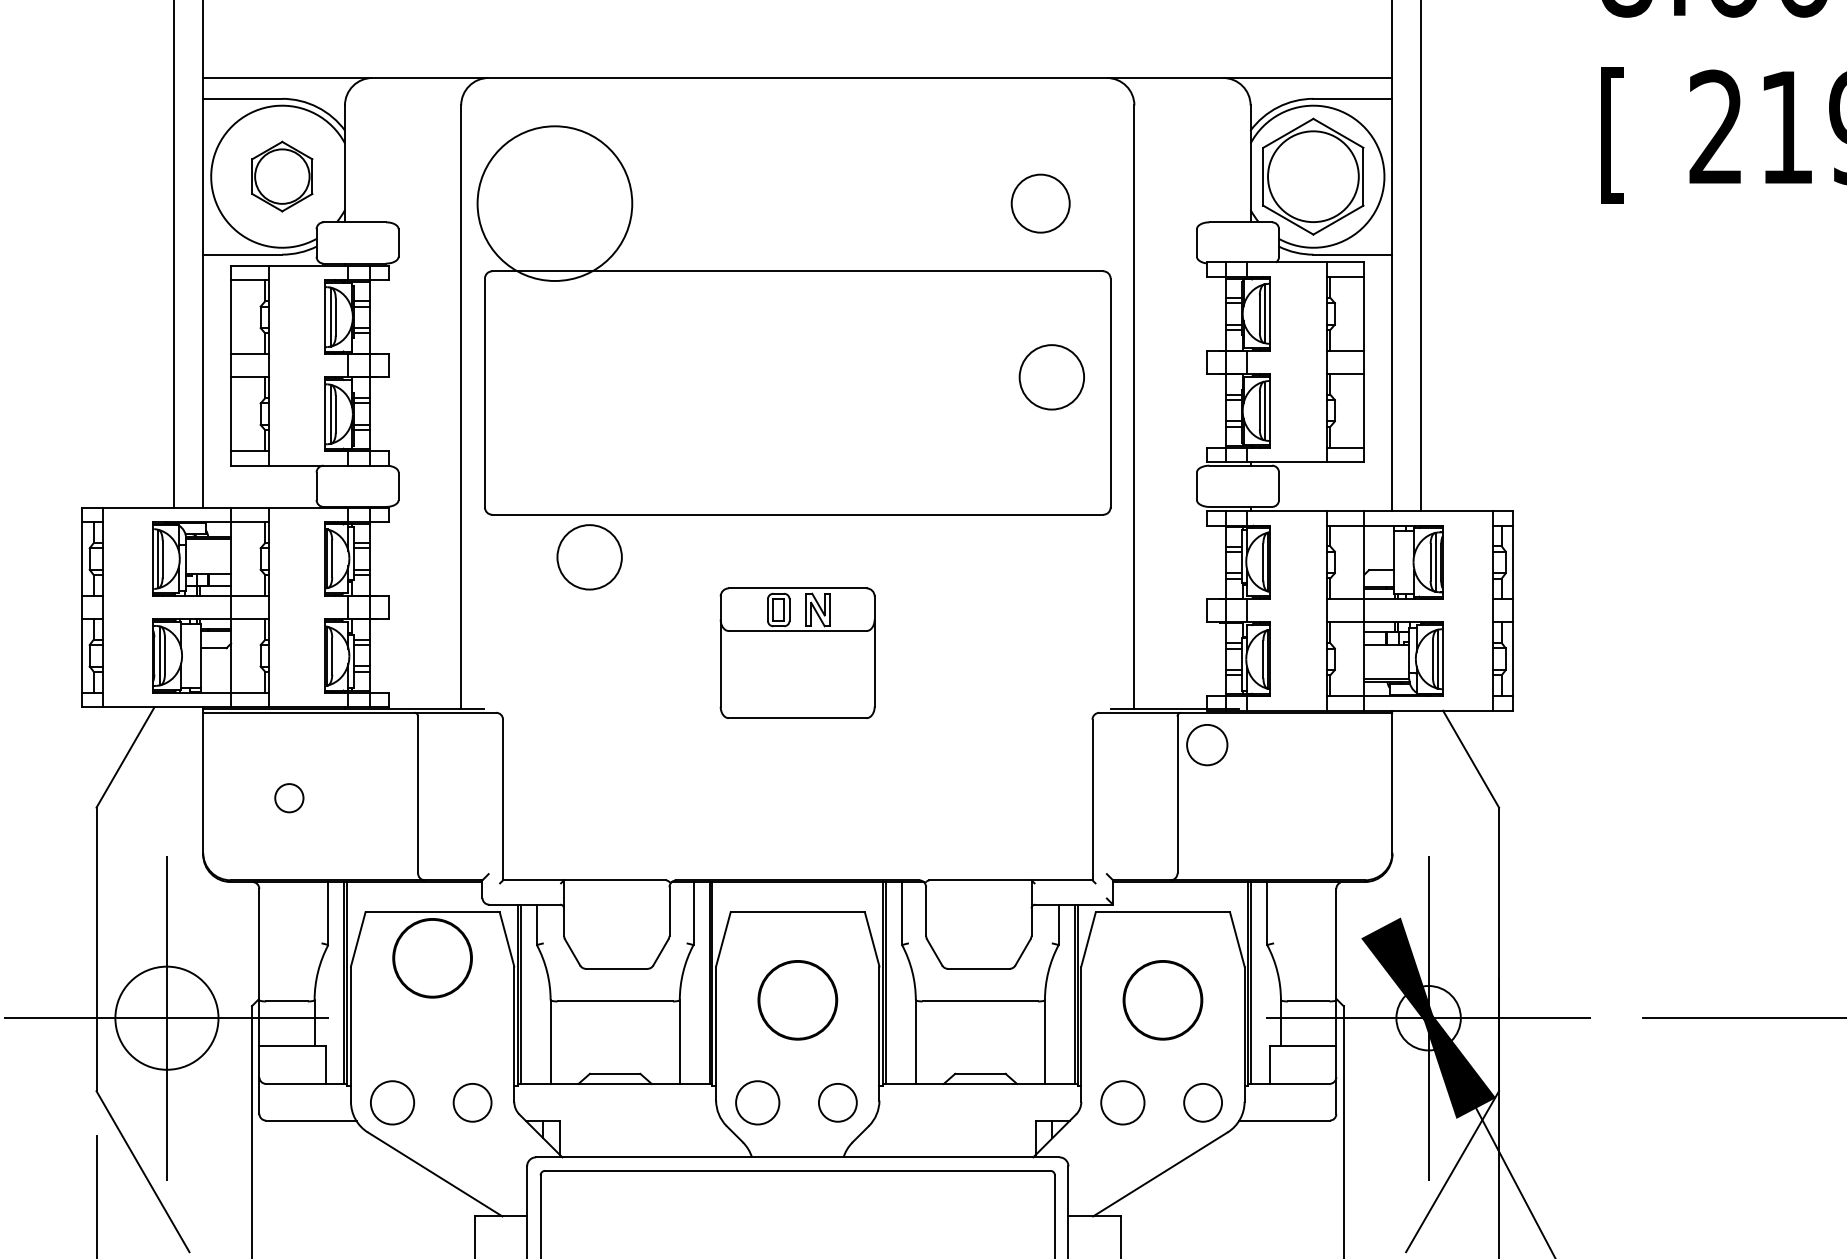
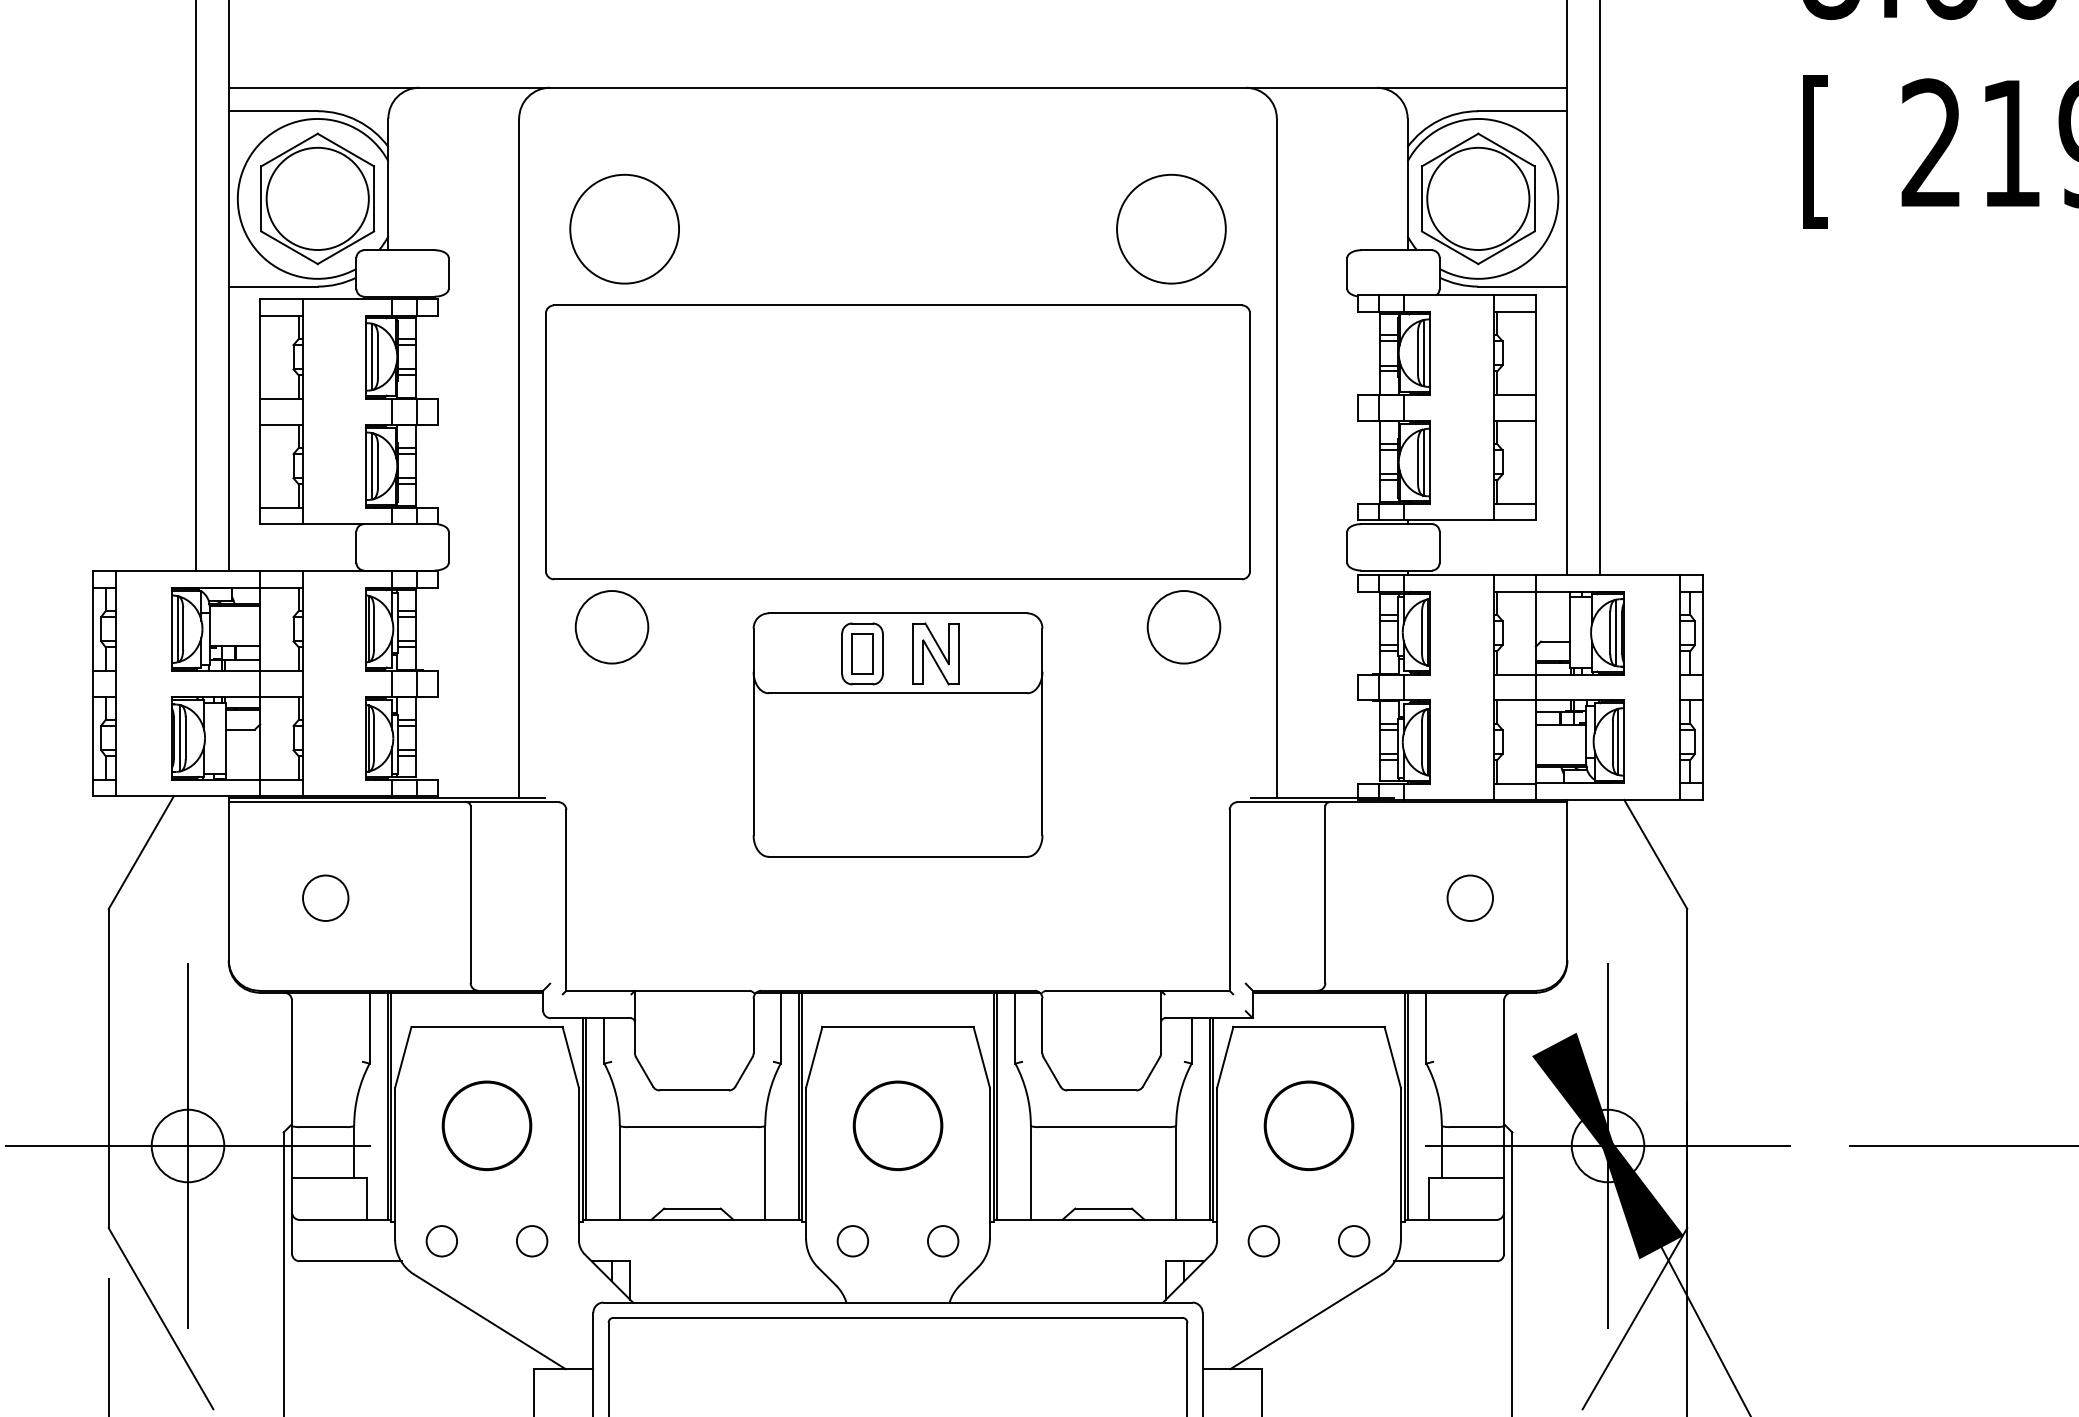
part: (282, 176) -> (318, 198), size x1.67
circle: (554, 203) -> (624, 229), size x0.62
circle: (1040, 203) -> (1171, 229), size x1.67
circle: (1051, 377) -> (1183, 627), moved
circle: (589, 557) -> (611, 627), moved
part: (797, 653) -> (897, 735), size x1.67
circle: (1207, 745) -> (1470, 898), moved
circle: (289, 798) -> (325, 898), size x1.43
circle: (432, 958) -> (486, 1126), moved
circle: (166, 1018) -> (187, 1146), size x0.62
circle: (392, 1102) -> (441, 1240), size x0.62
circle: (472, 1102) -> (531, 1240), size x0.71
circle: (757, 1102) -> (852, 1240), size x0.62
circle: (837, 1102) -> (942, 1240), size x0.71
circle: (1122, 1102) -> (1263, 1240), size x0.62
circle: (1202, 1102) -> (1353, 1240), size x0.71

